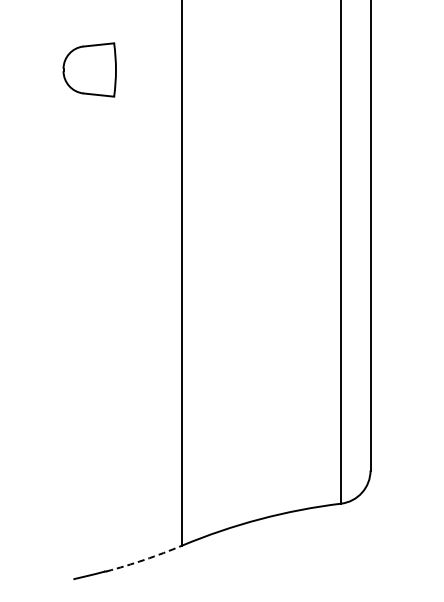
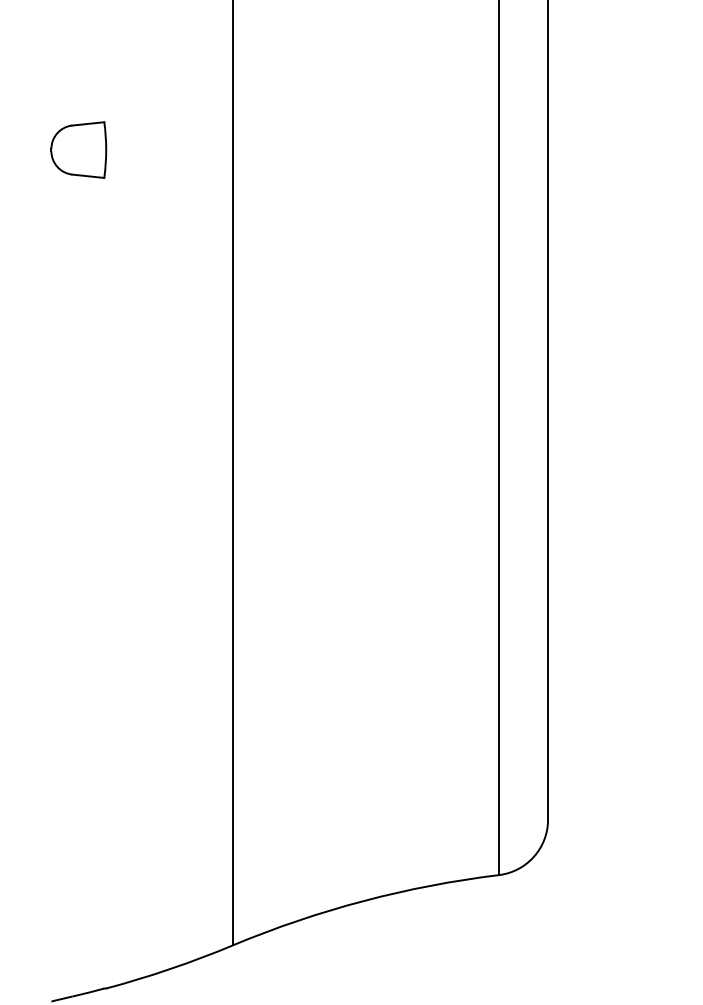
part: (89, 69) -> (78, 149), size x0.62
arc: (144, 559) -> (170, 968), dashed -> solid

